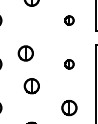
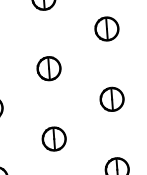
part: (69, 20) -> (107, 28), size x1.67
part: (25, 53) -> (48, 68), moved
part: (69, 64) -> (112, 99), size x1.67

